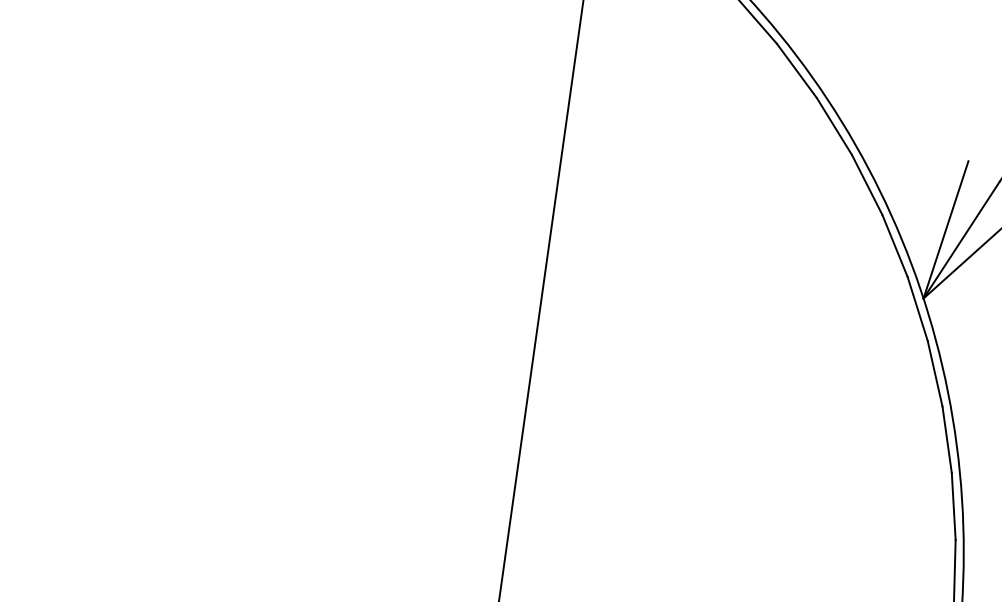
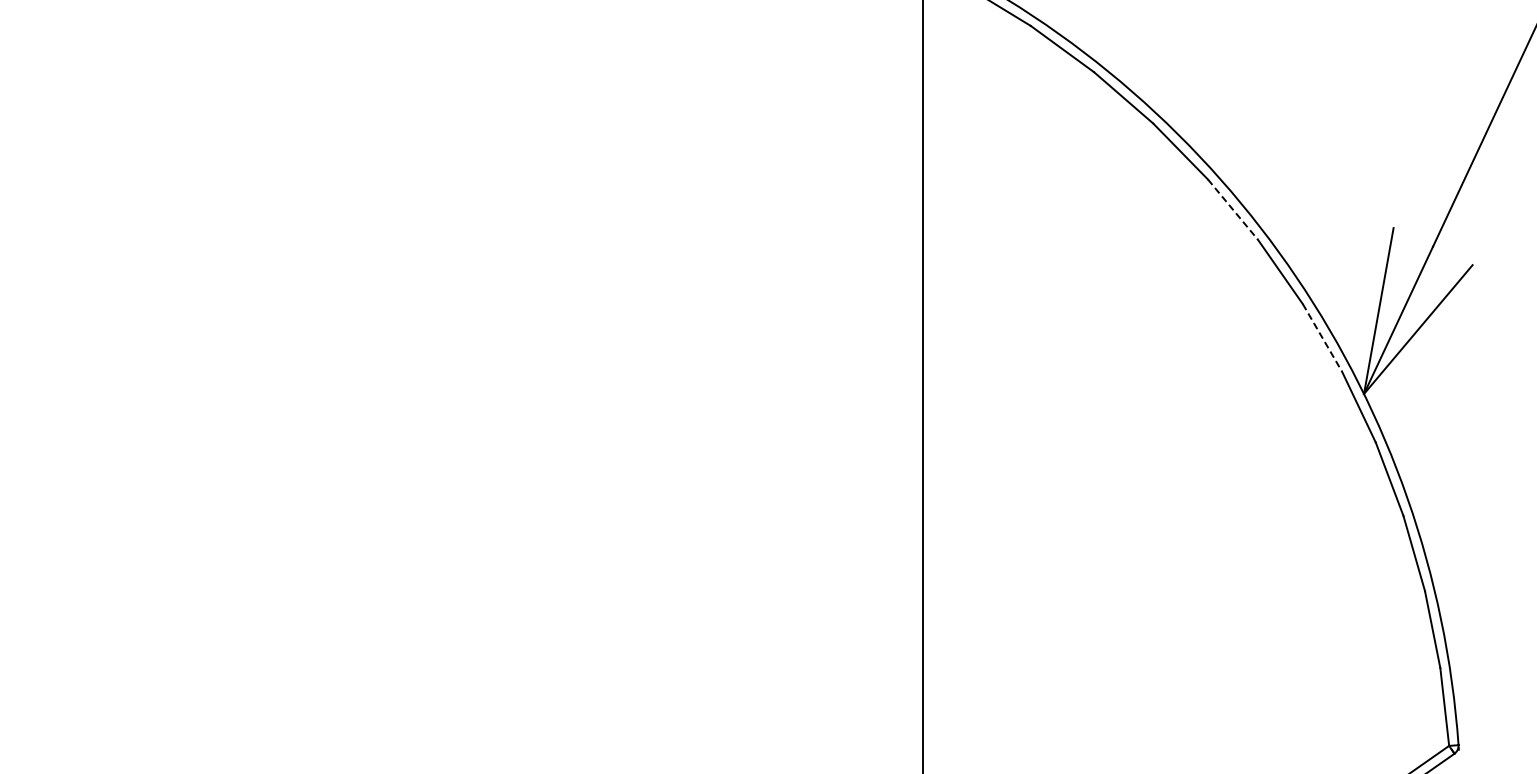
line: (834, 127) -> (1233, 210), solid -> dashed
line: (894, 246) -> (1322, 338), solid -> dashed

